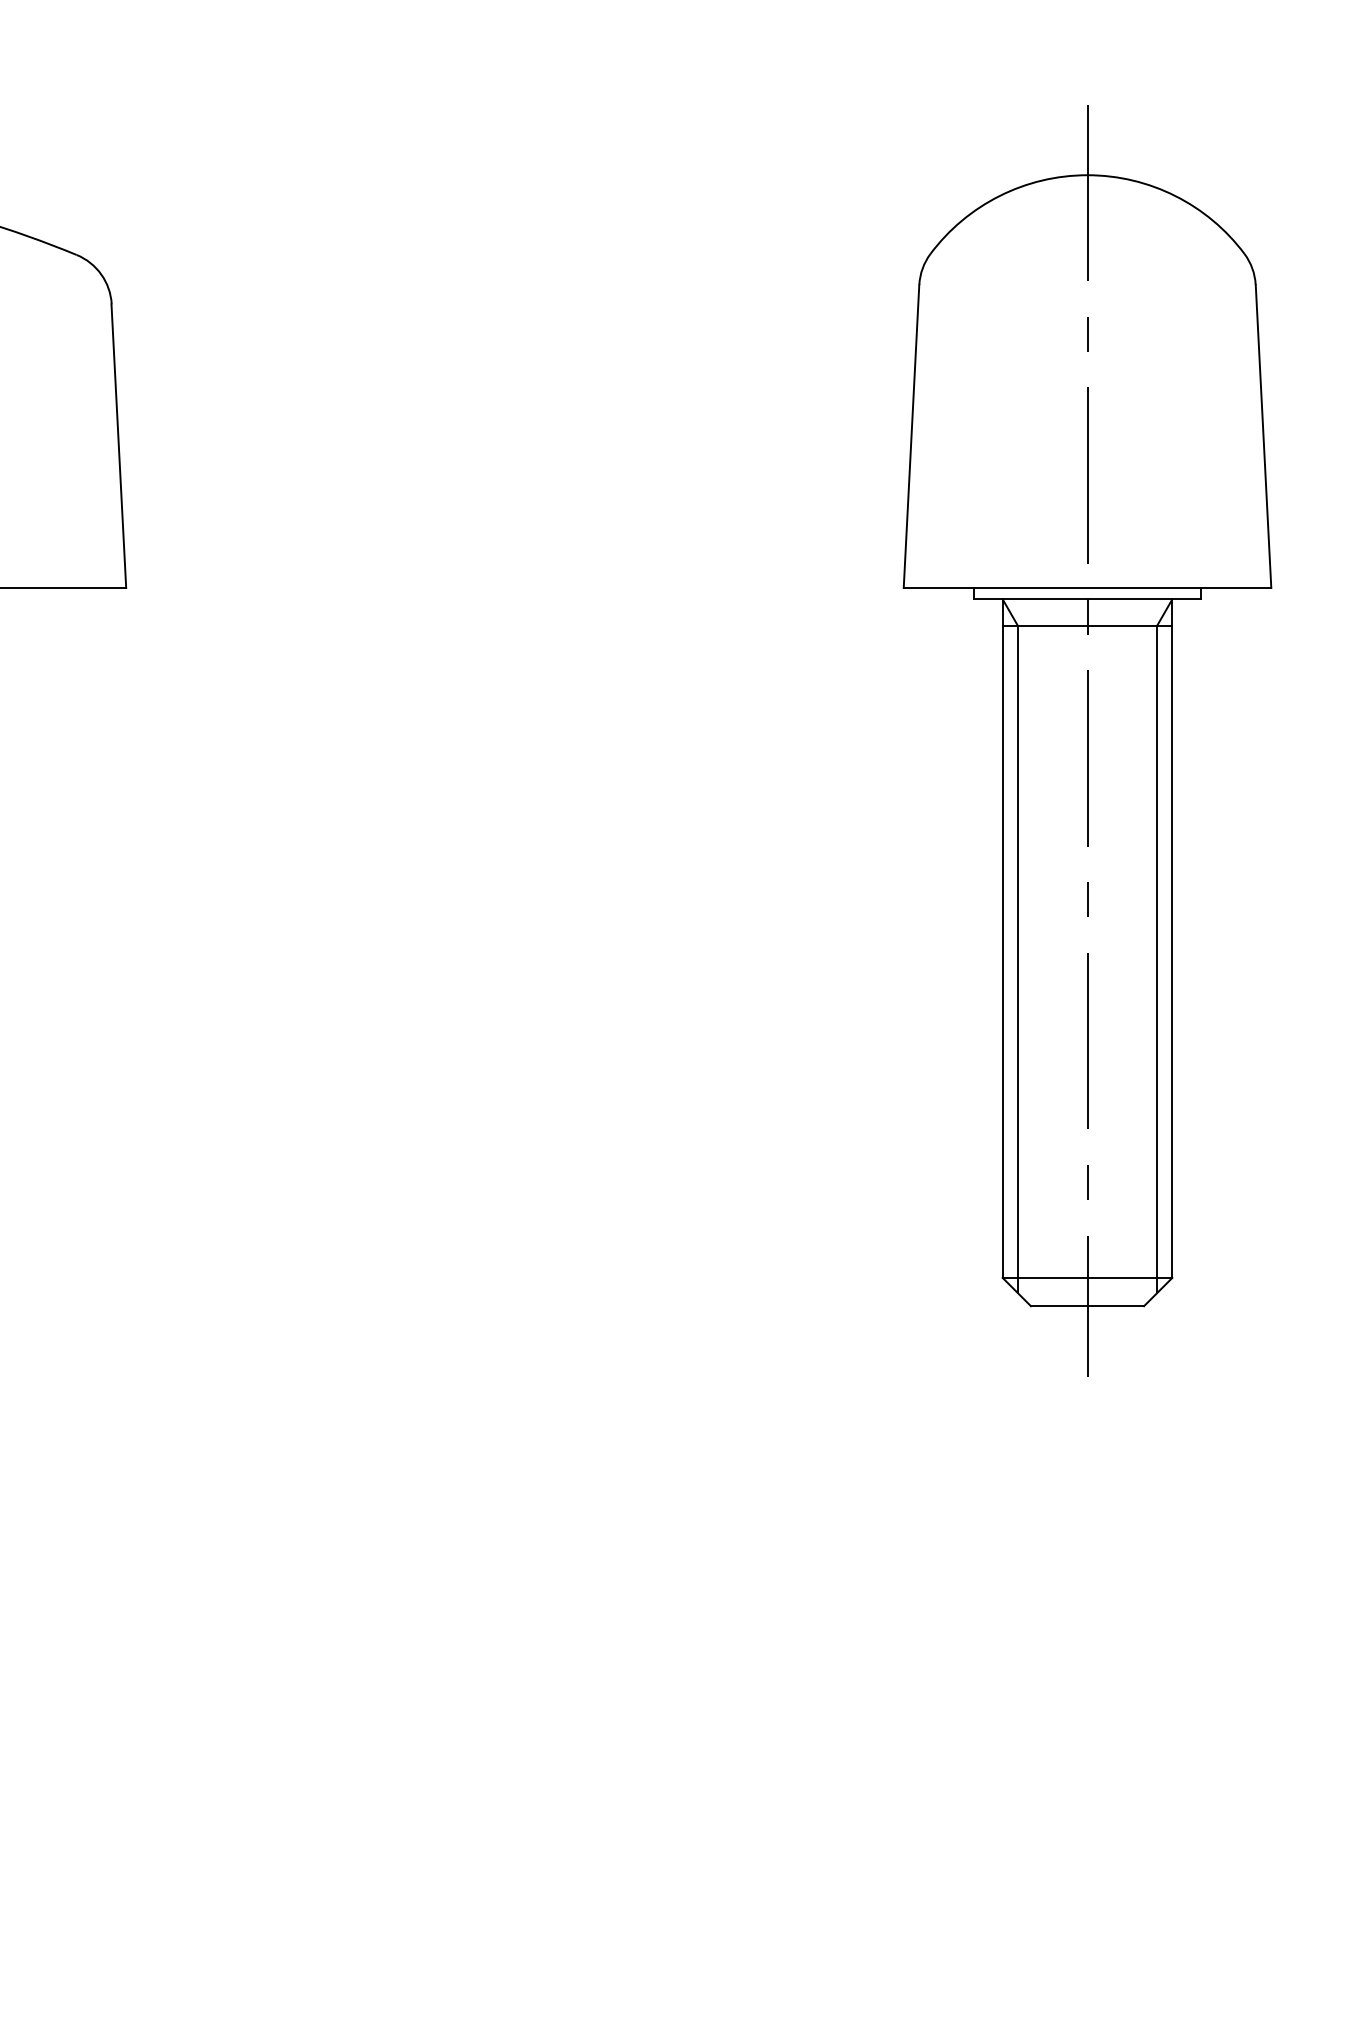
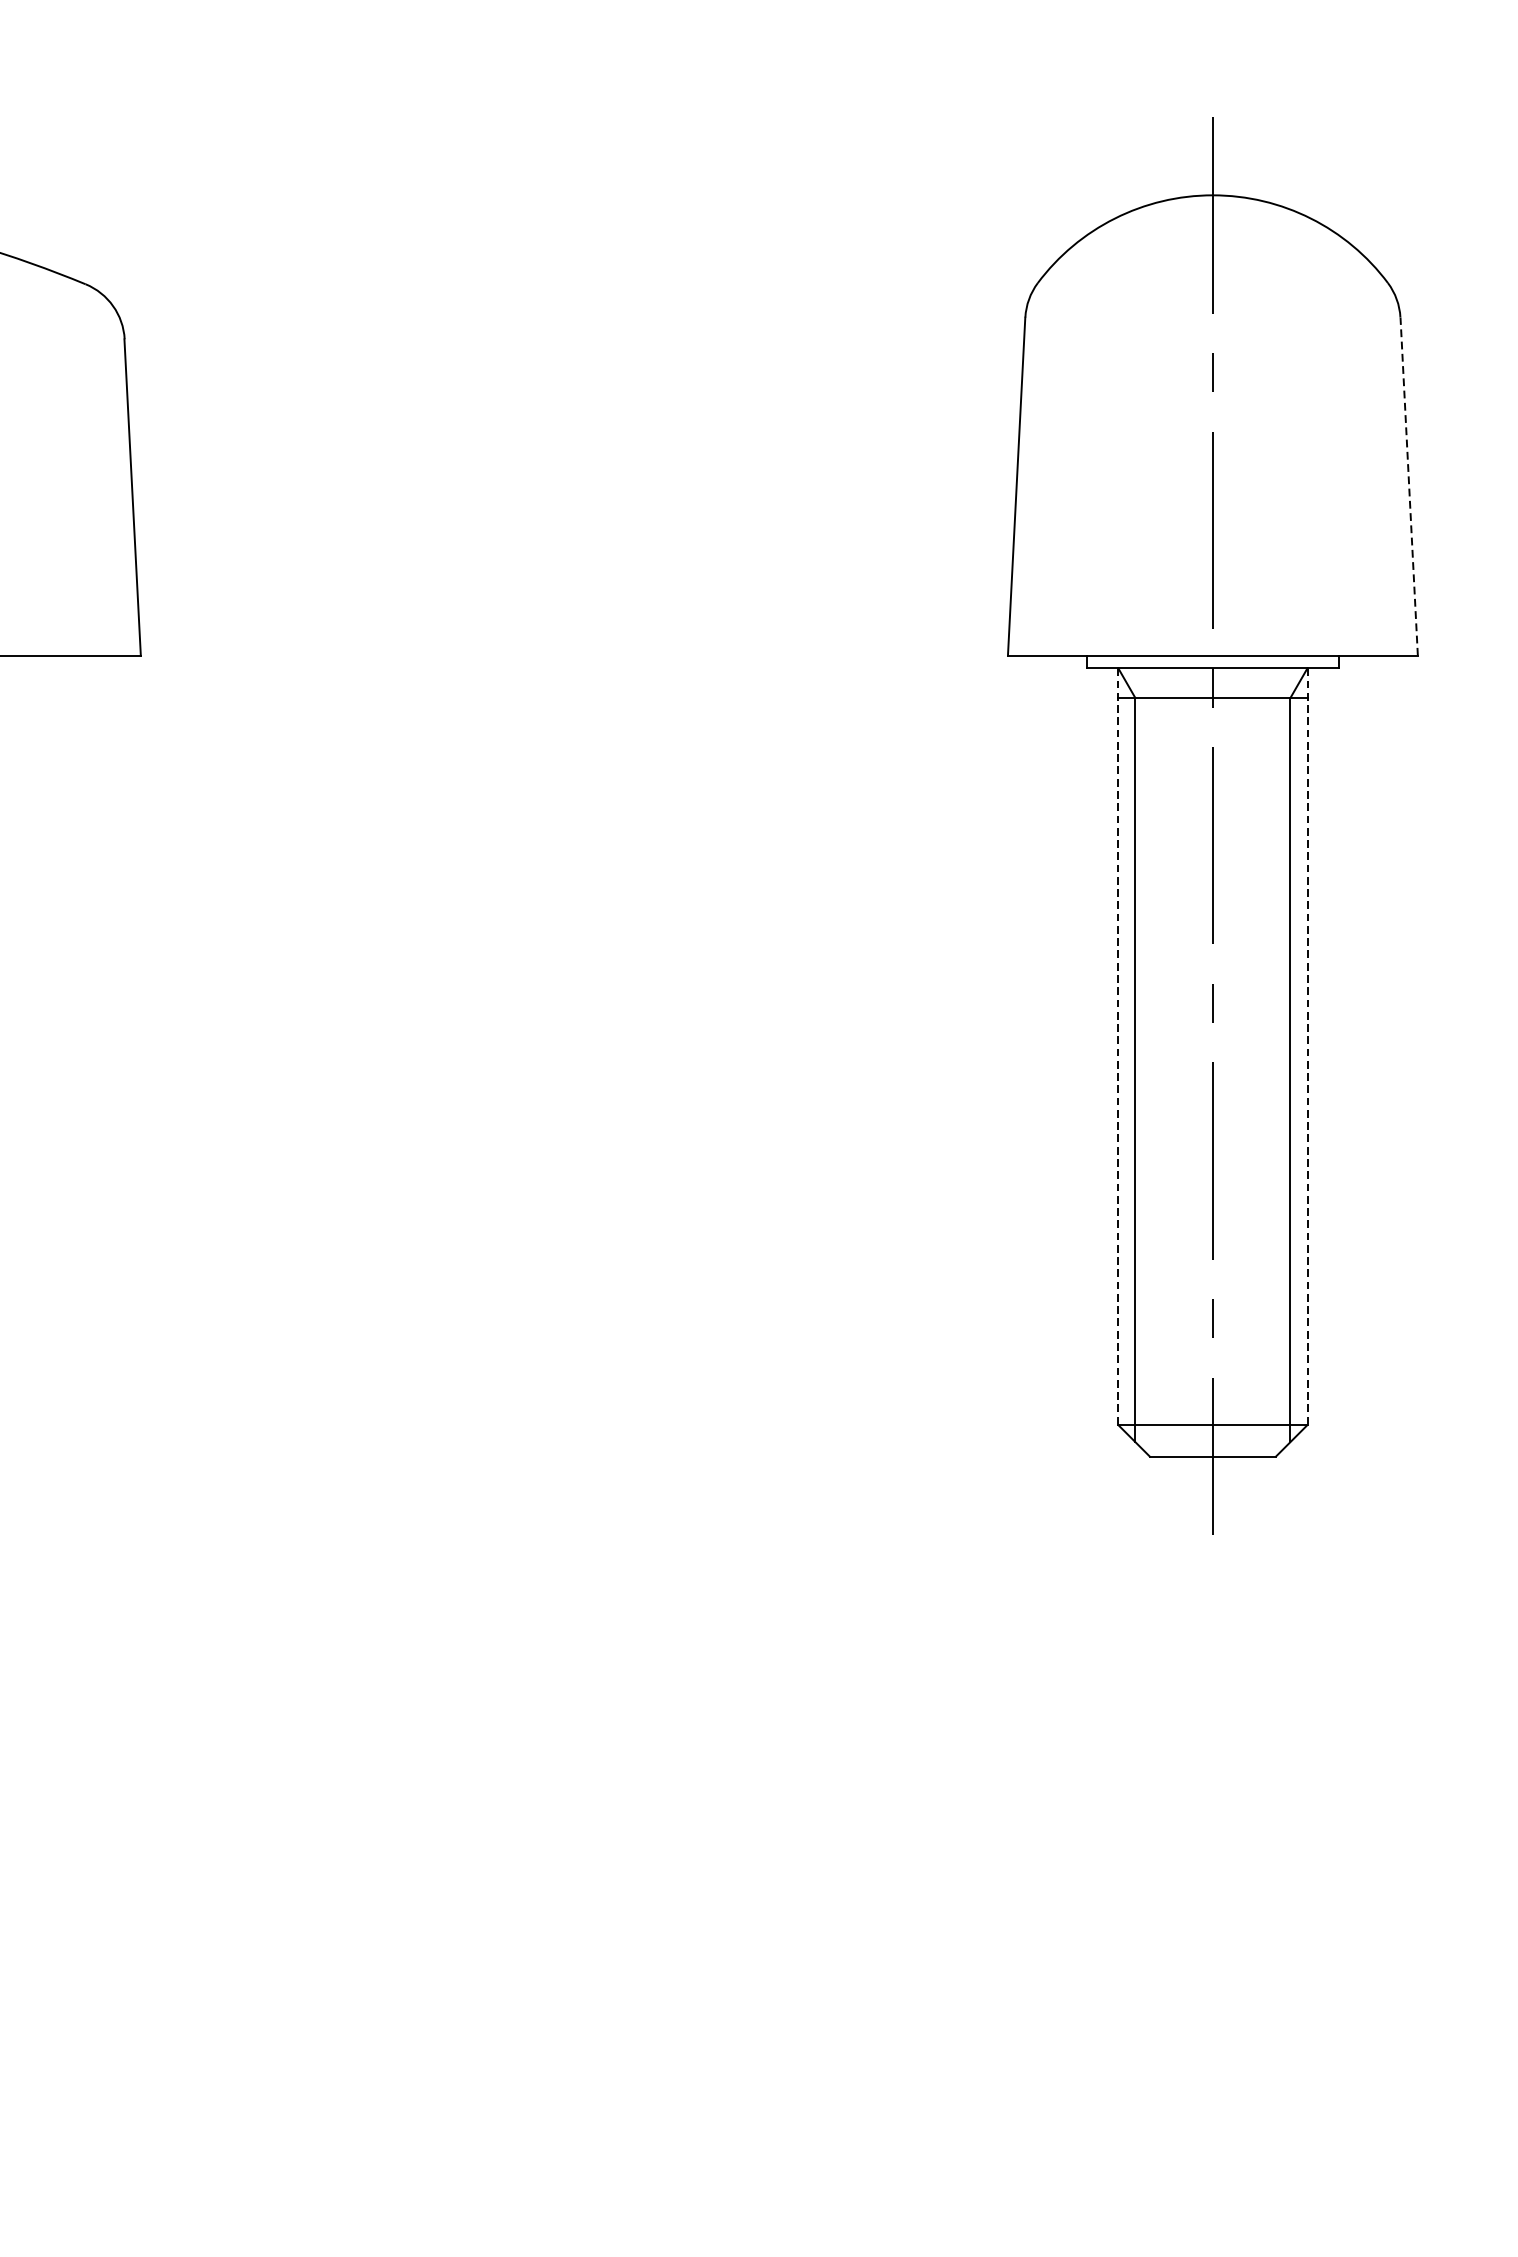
line: (1263, 436) -> (1409, 486), solid -> dashed
line: (1002, 939) -> (1118, 1047), solid -> dashed
line: (1172, 939) -> (1307, 1047), solid -> dashed

